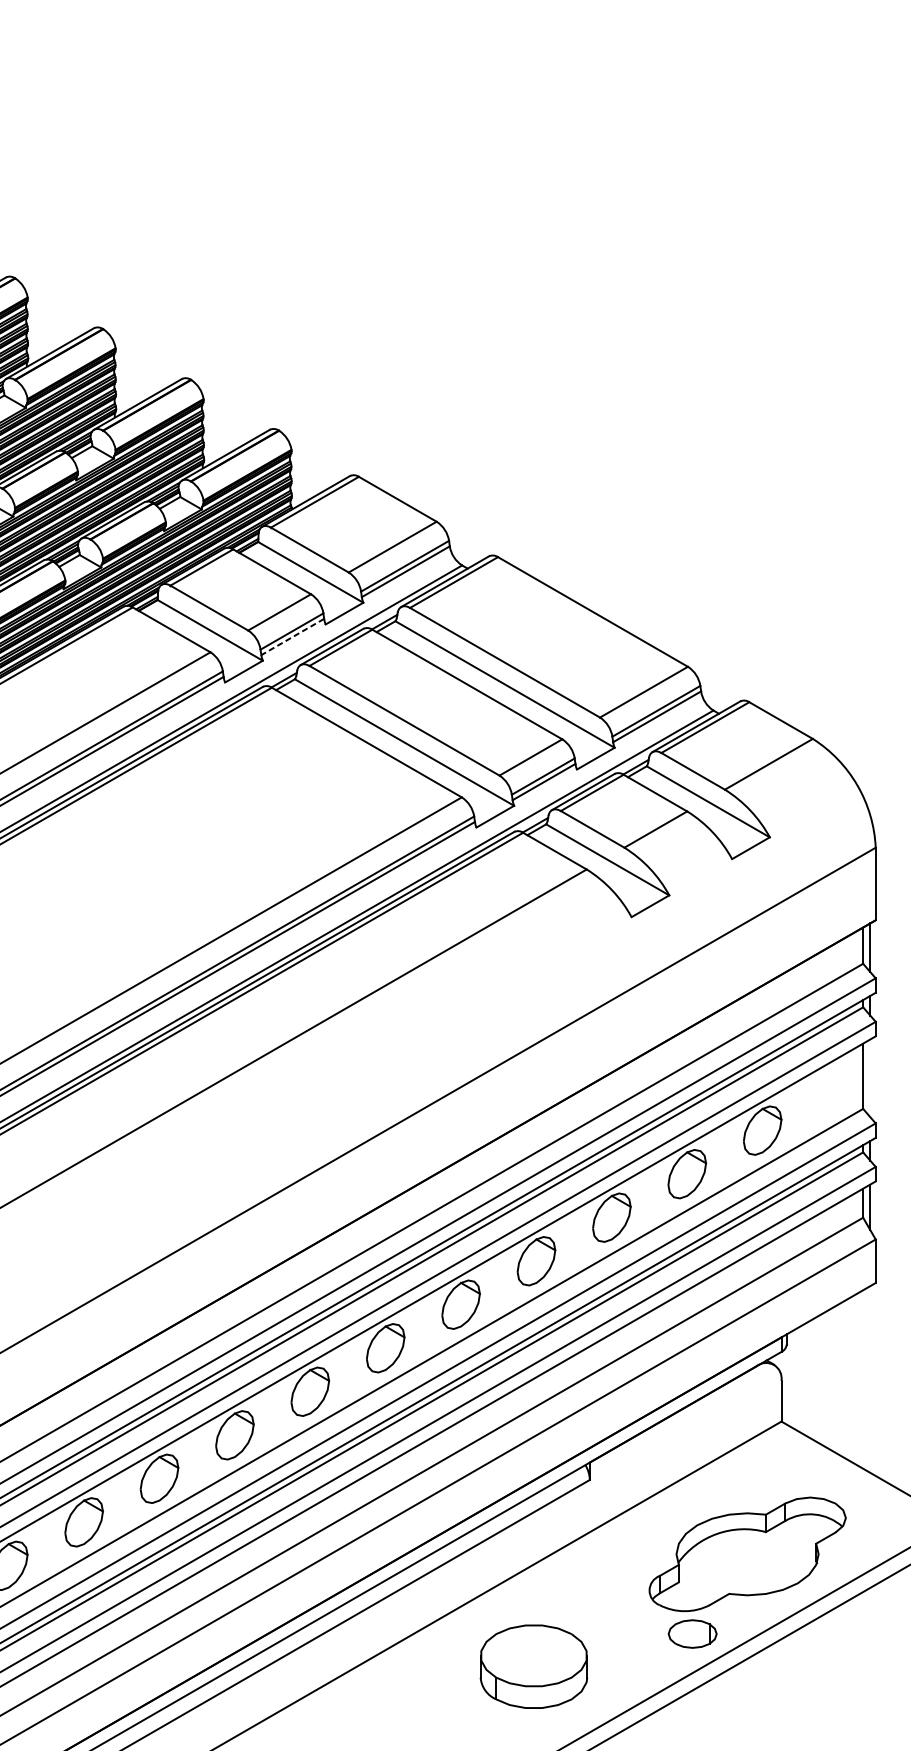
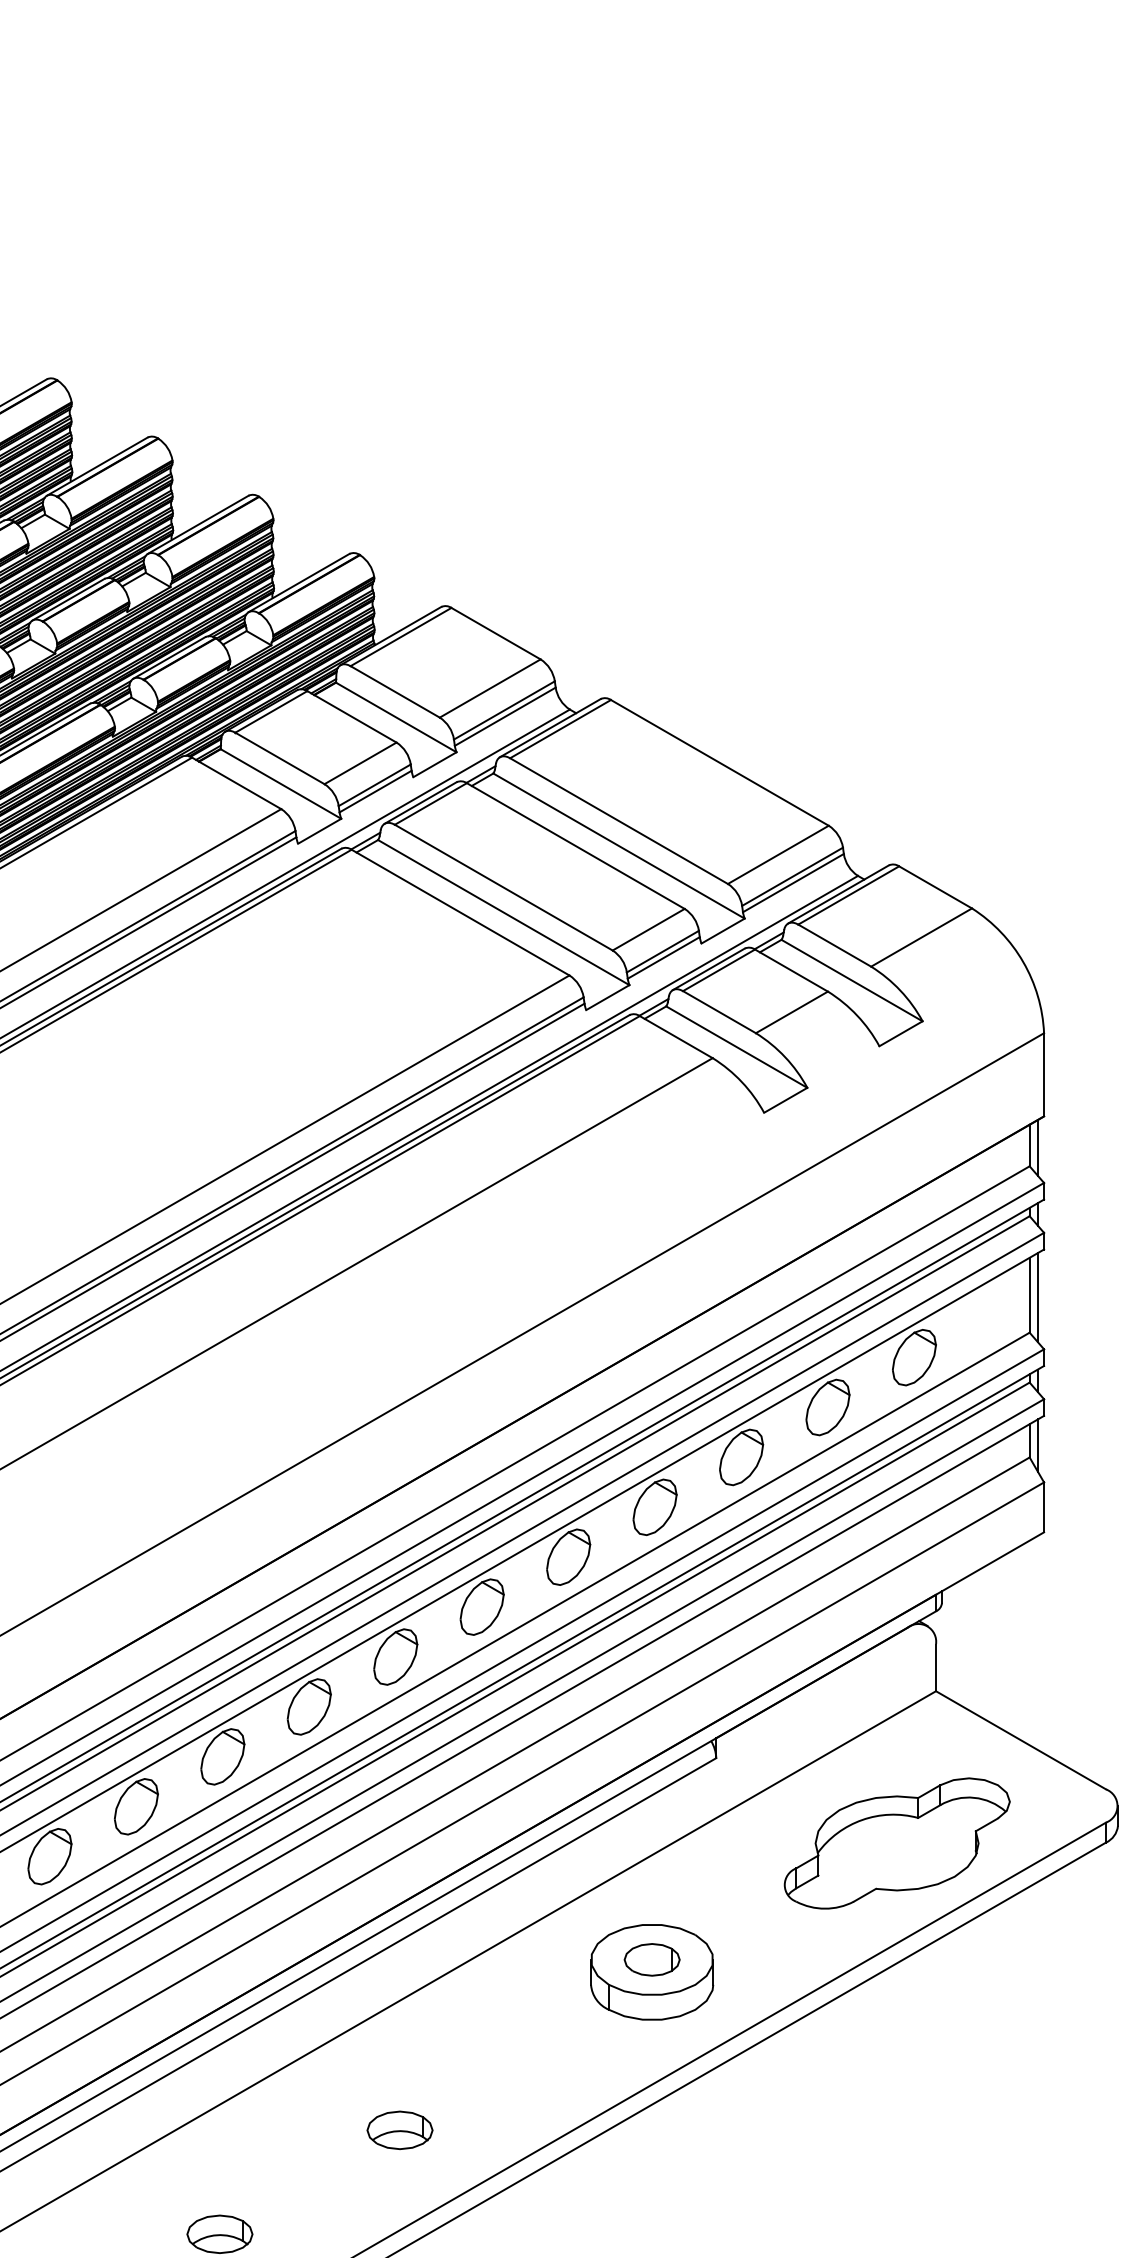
line: (292, 636) -> (375, 791), dashed -> solid
line: (869, 1078) -> (1037, 1297), added
part: (692, 1633) -> (651, 1959), moved

